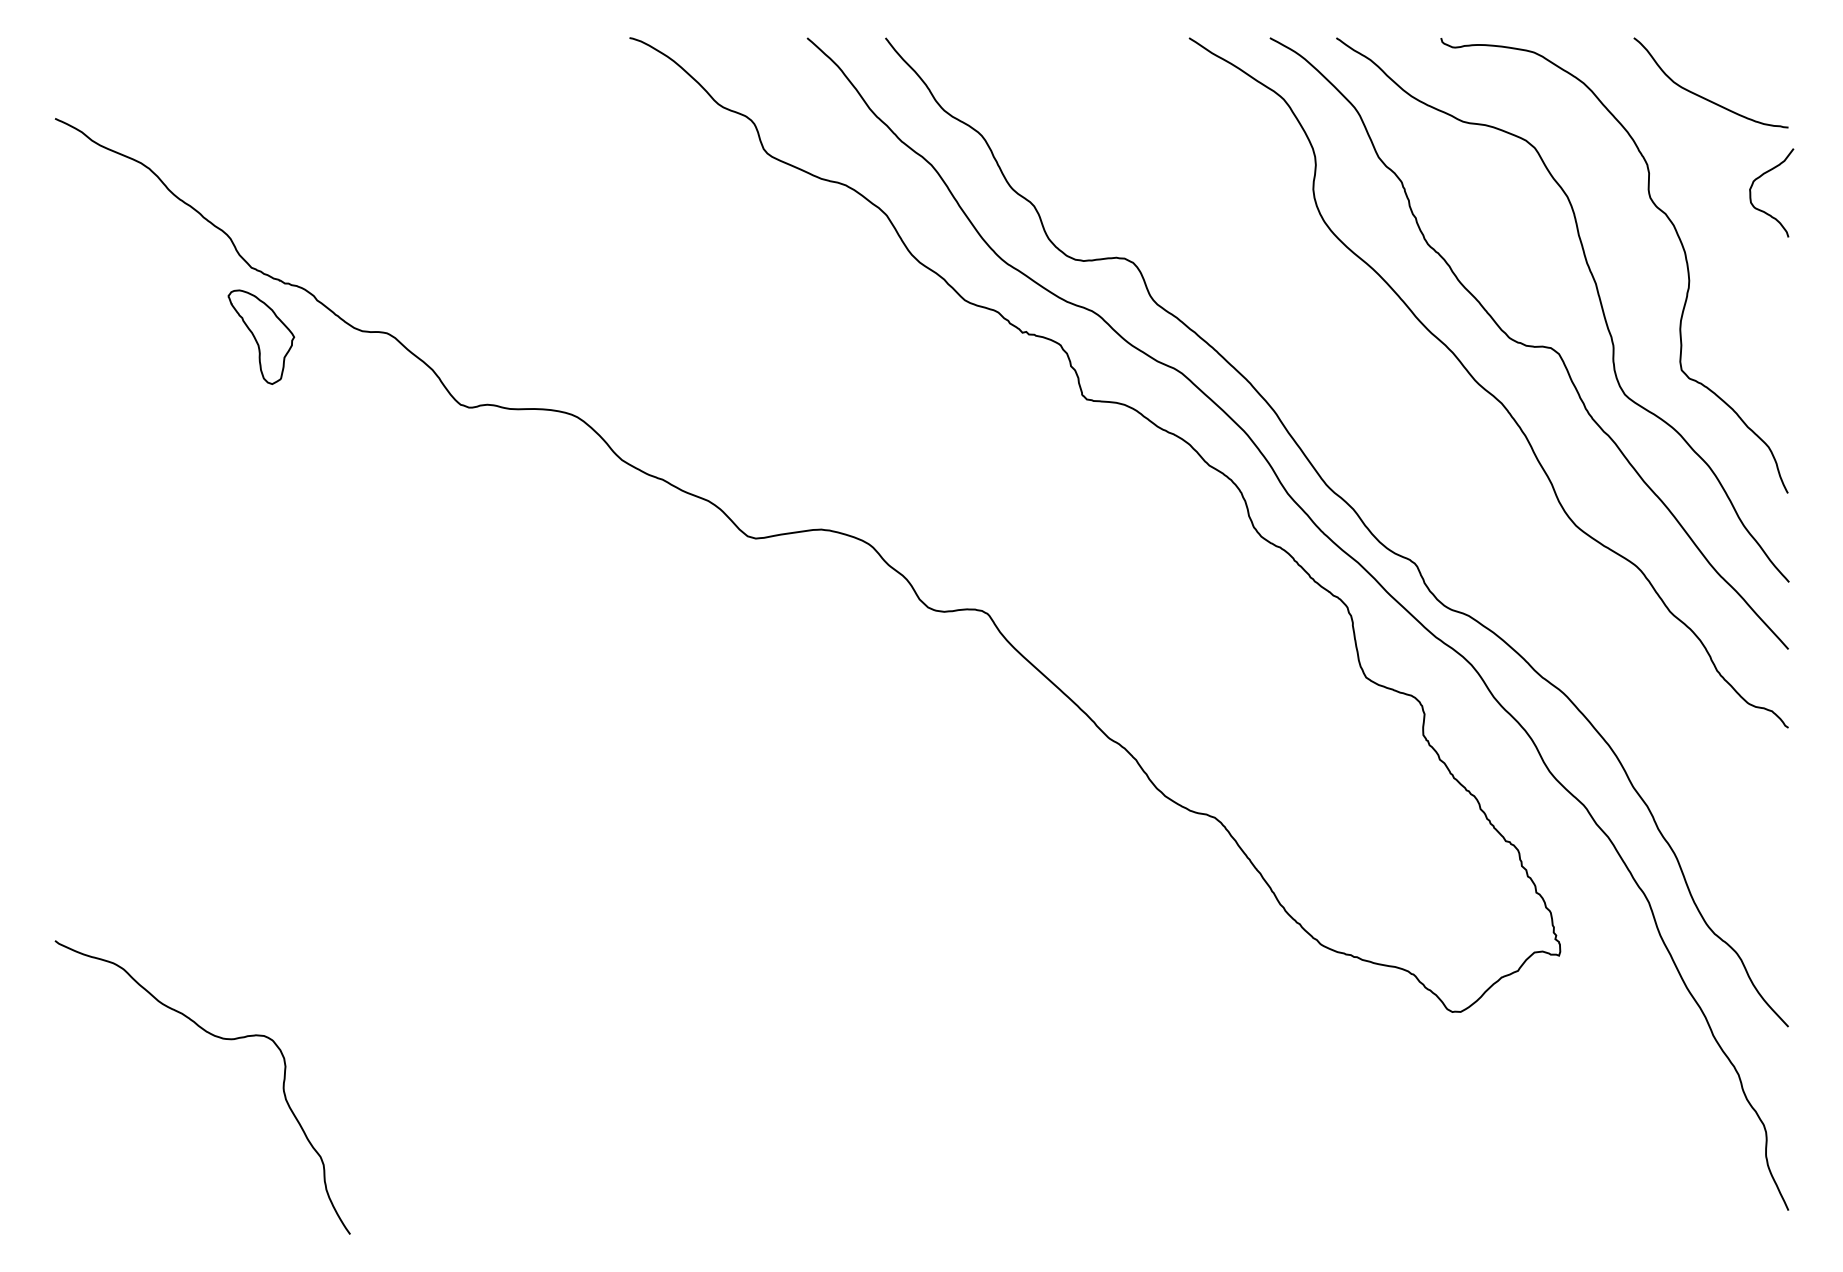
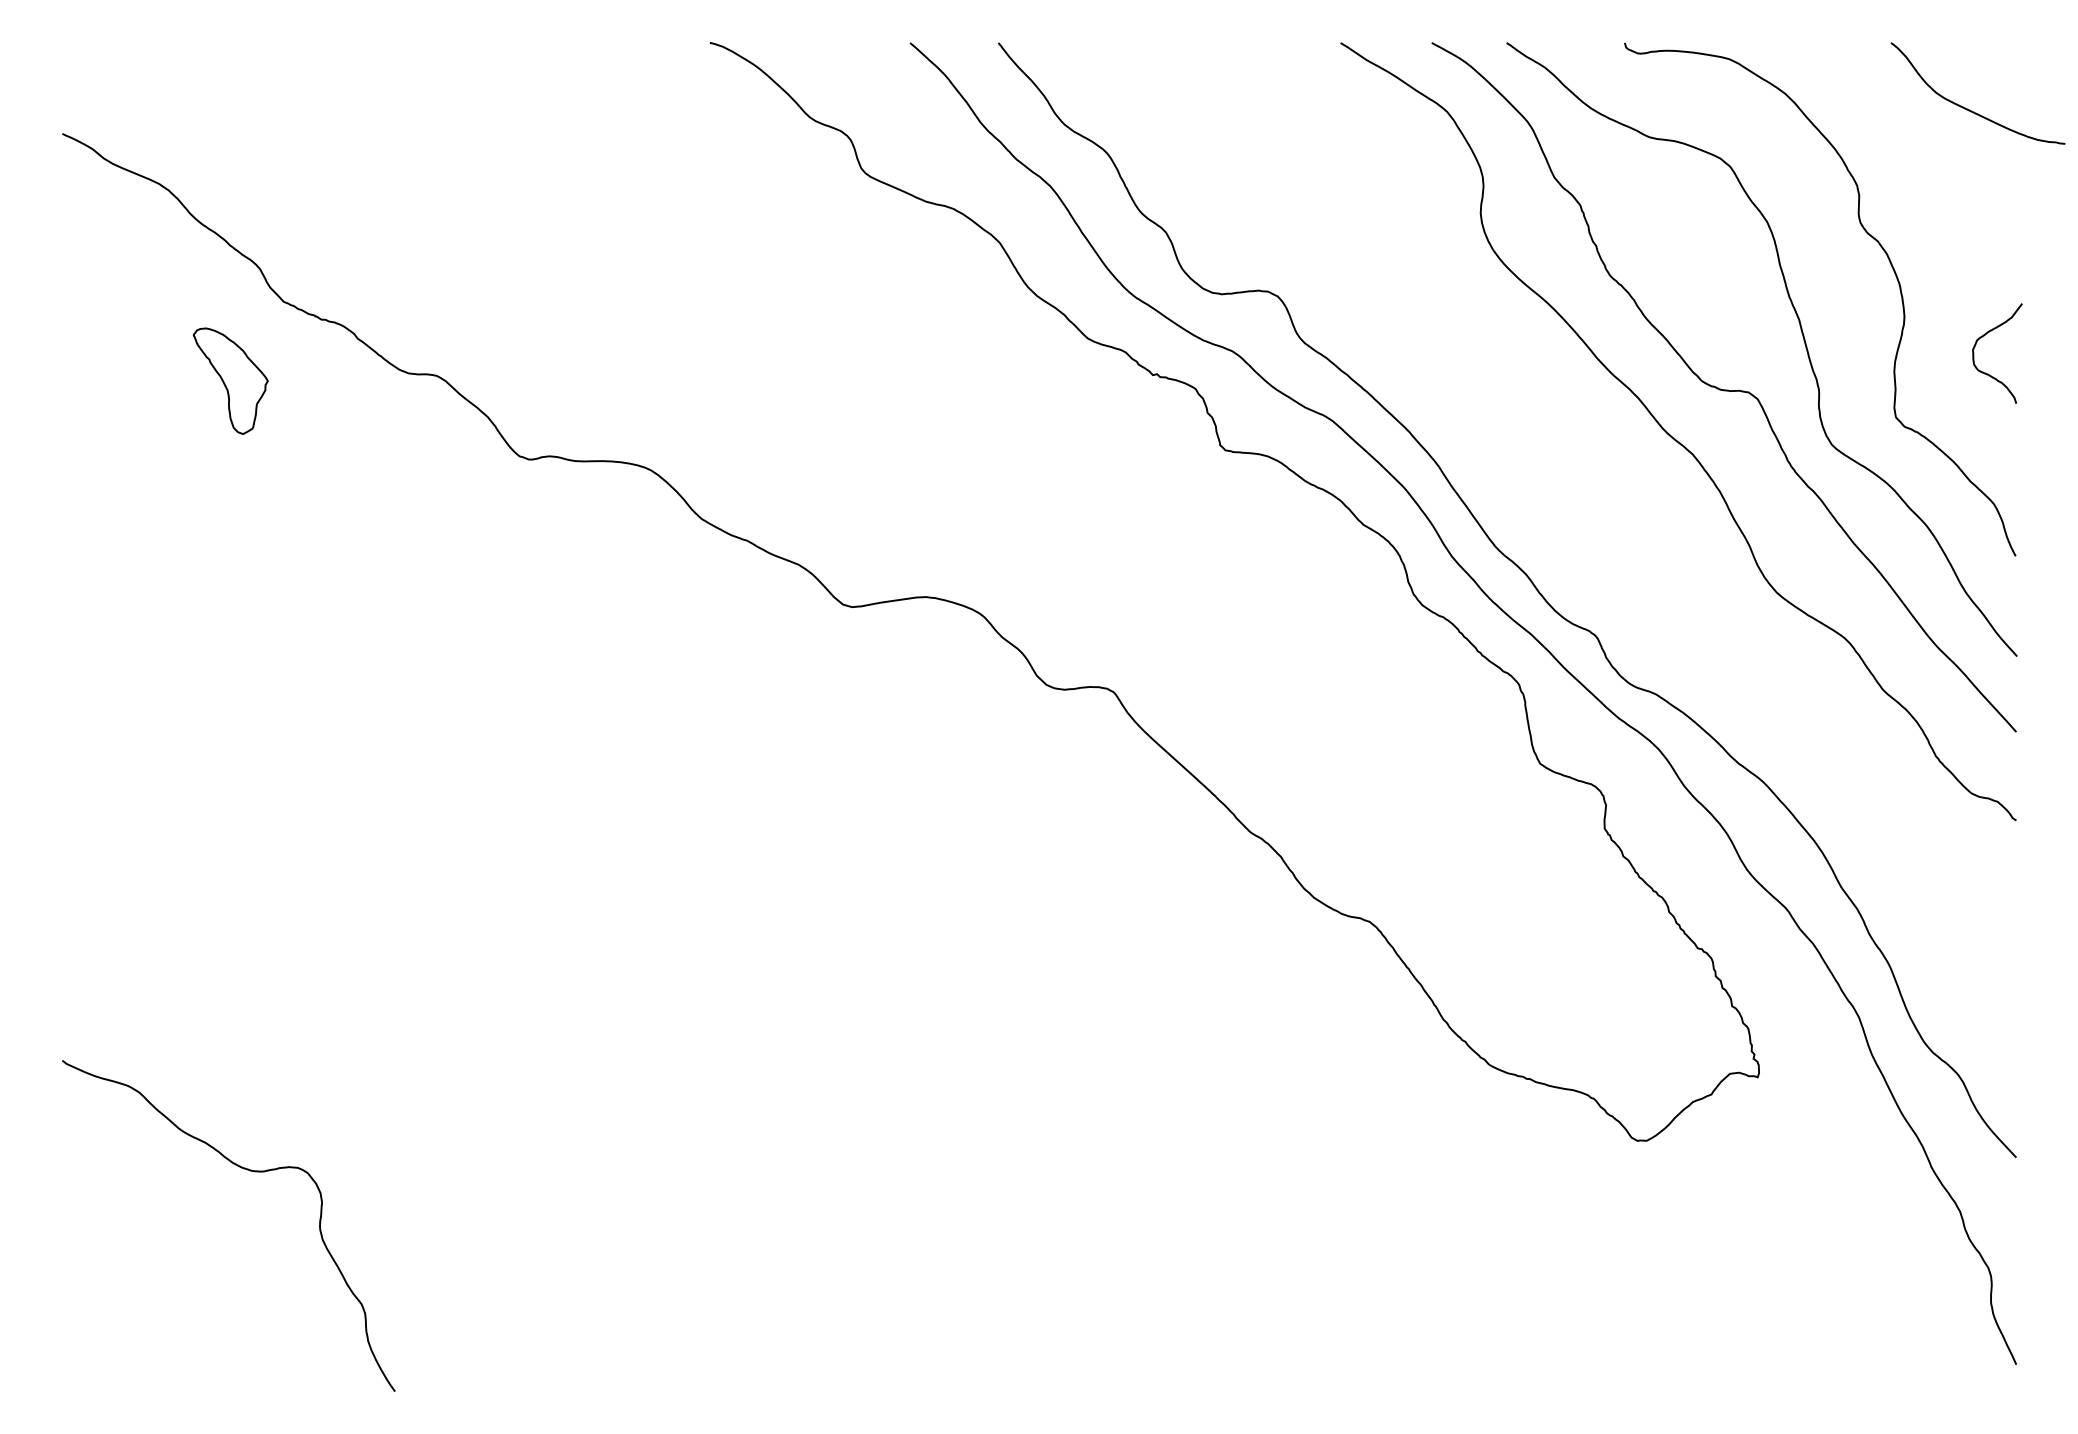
curve: (1703, 97) -> (1969, 109), moved
curve: (1760, 177) -> (1984, 336), moved
part: (261, 336) -> (230, 380), moved

